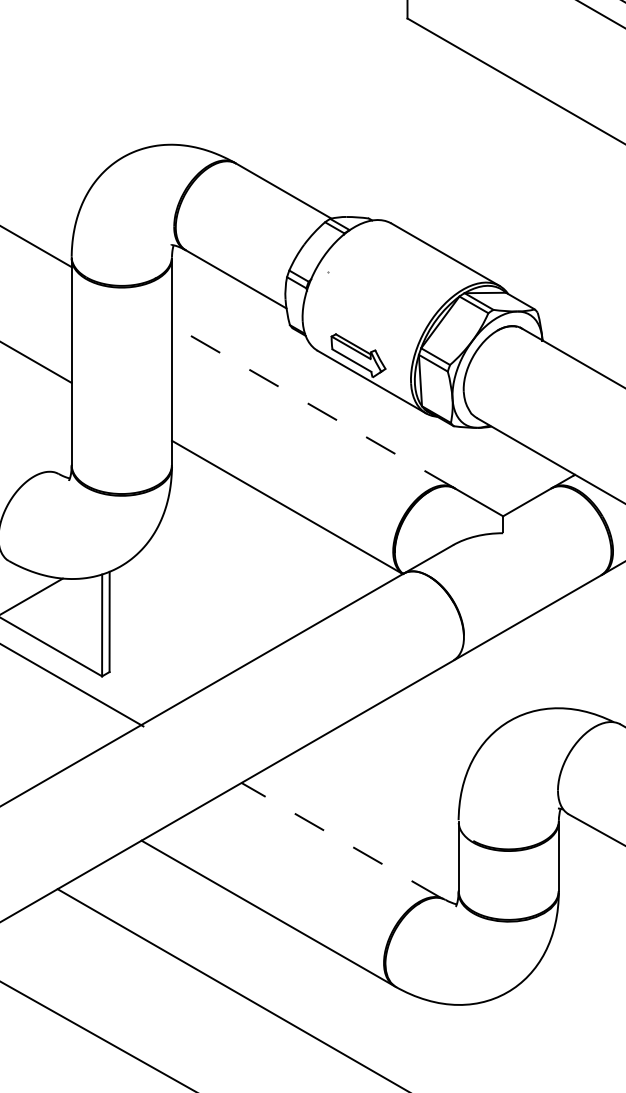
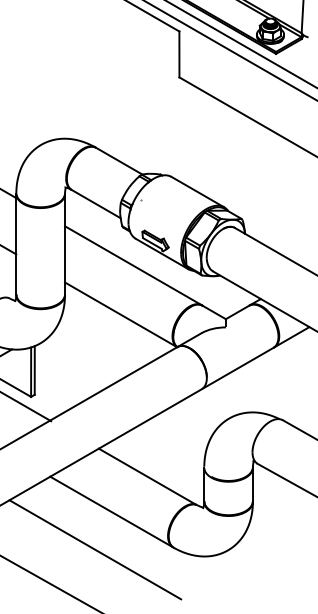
line: (312, 405) -> (133, 265), dashed -> solid
line: (341, 840) -> (147, 476), dashed -> solid

